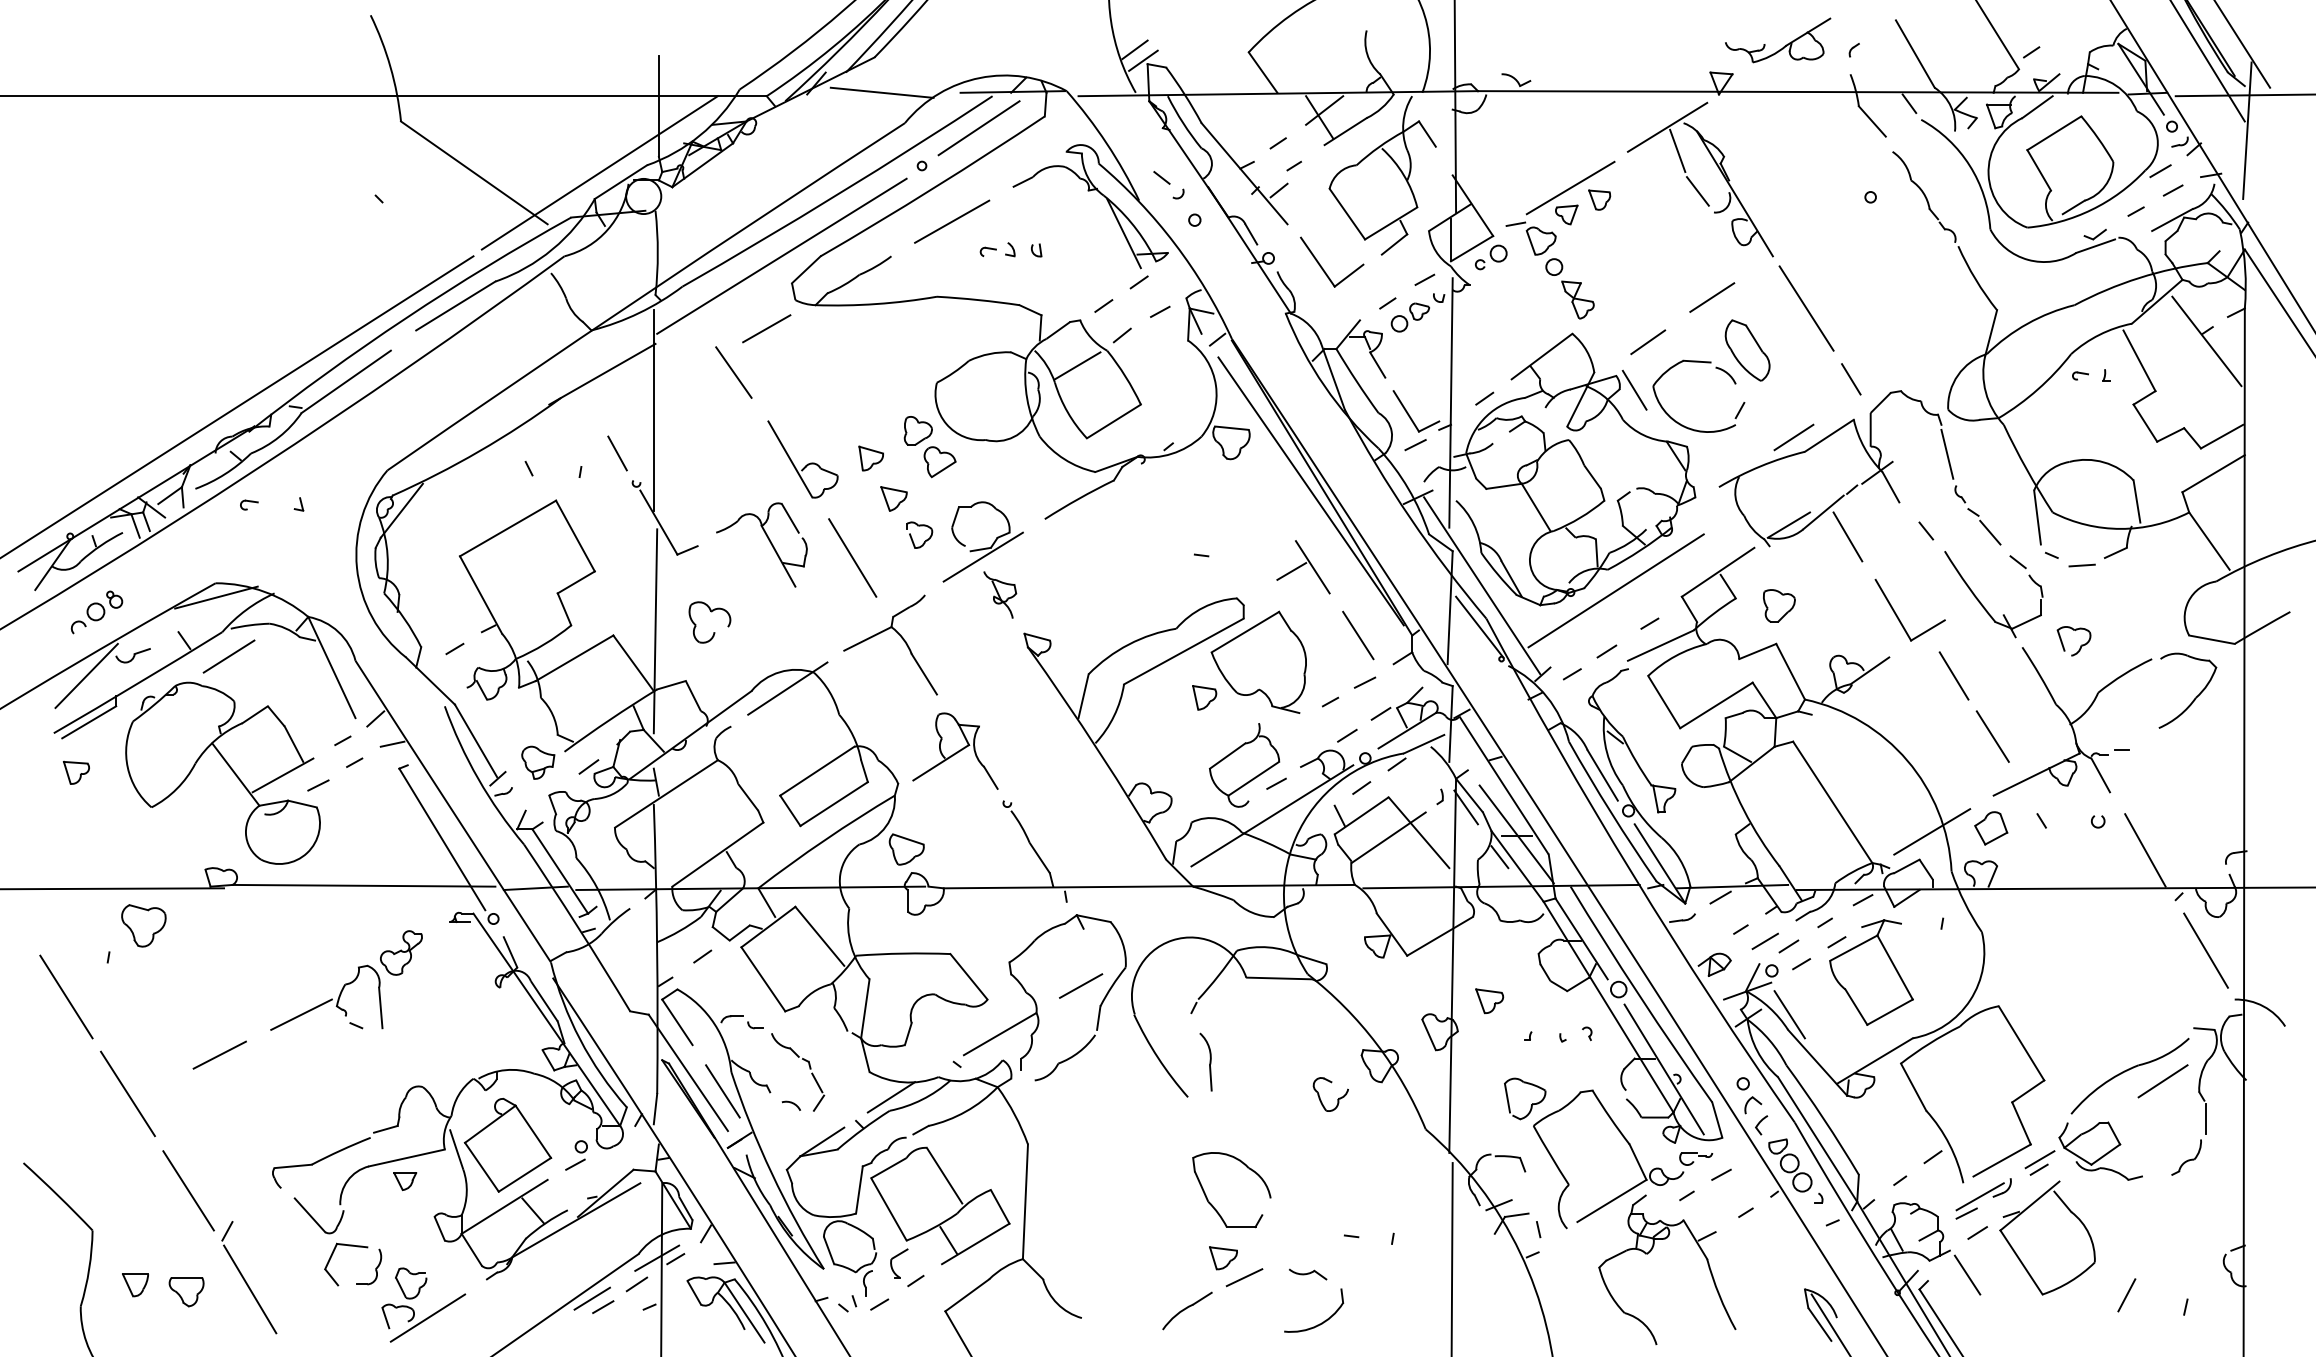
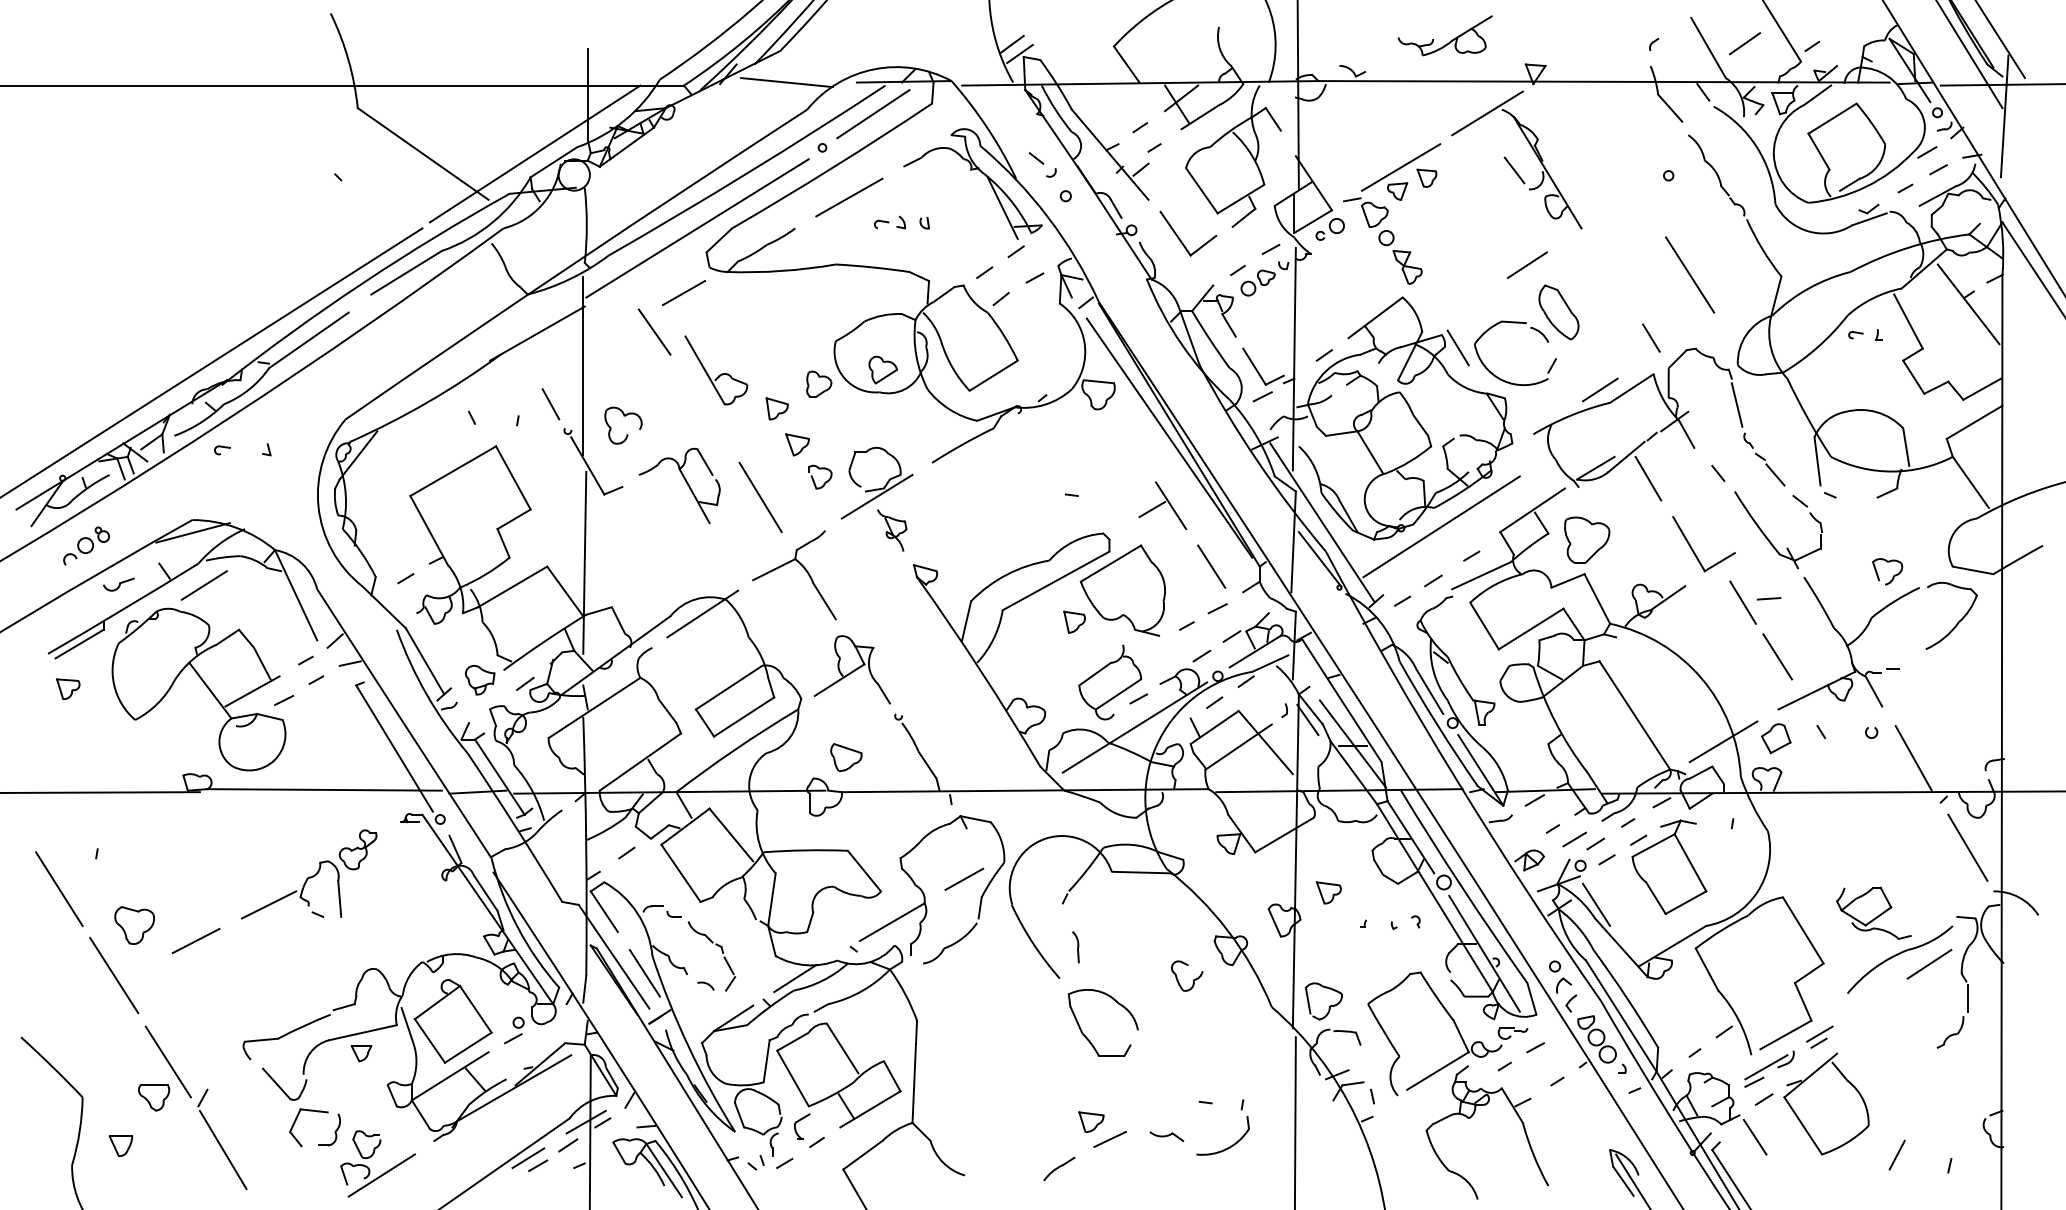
part: (1784, 45) -> (1450, 40), moved
line: (1677, 150) -> (1496, 134), removed
line: (1806, 308) -> (1689, 274), moved
line: (1648, 342) -> (1745, 43), moved
line: (1077, 365) -> (961, 325), removed
part: (939, 462) -> (882, 370), moved
part: (806, 464) -> (719, 374), moved
line: (2081, 565) -> (1768, 598), moved
part: (1779, 605) -> (1587, 539), size x1.6
part: (711, 612) -> (624, 416), moved
part: (2080, 645) -> (1893, 575), moved
line: (86, 675) -> (77, 602), removed
part: (906, 849) -> (846, 757), moved
line: (1499, 857) -> (1337, 764), removed
part: (143, 925) -> (134, 925), moved
part: (1205, 1061) -> (1075, 946), size x0.6
part: (1531, 1104) -> (1329, 1006), moved
part: (2100, 1150) -> (1873, 912), moved
part: (1213, 1205) -> (1086, 1036), moved
part: (186, 1292) -> (153, 1098), moved
part: (1187, 1310) -> (1059, 1168), size x0.7
part: (1321, 1322) -> (1229, 1146), moved

